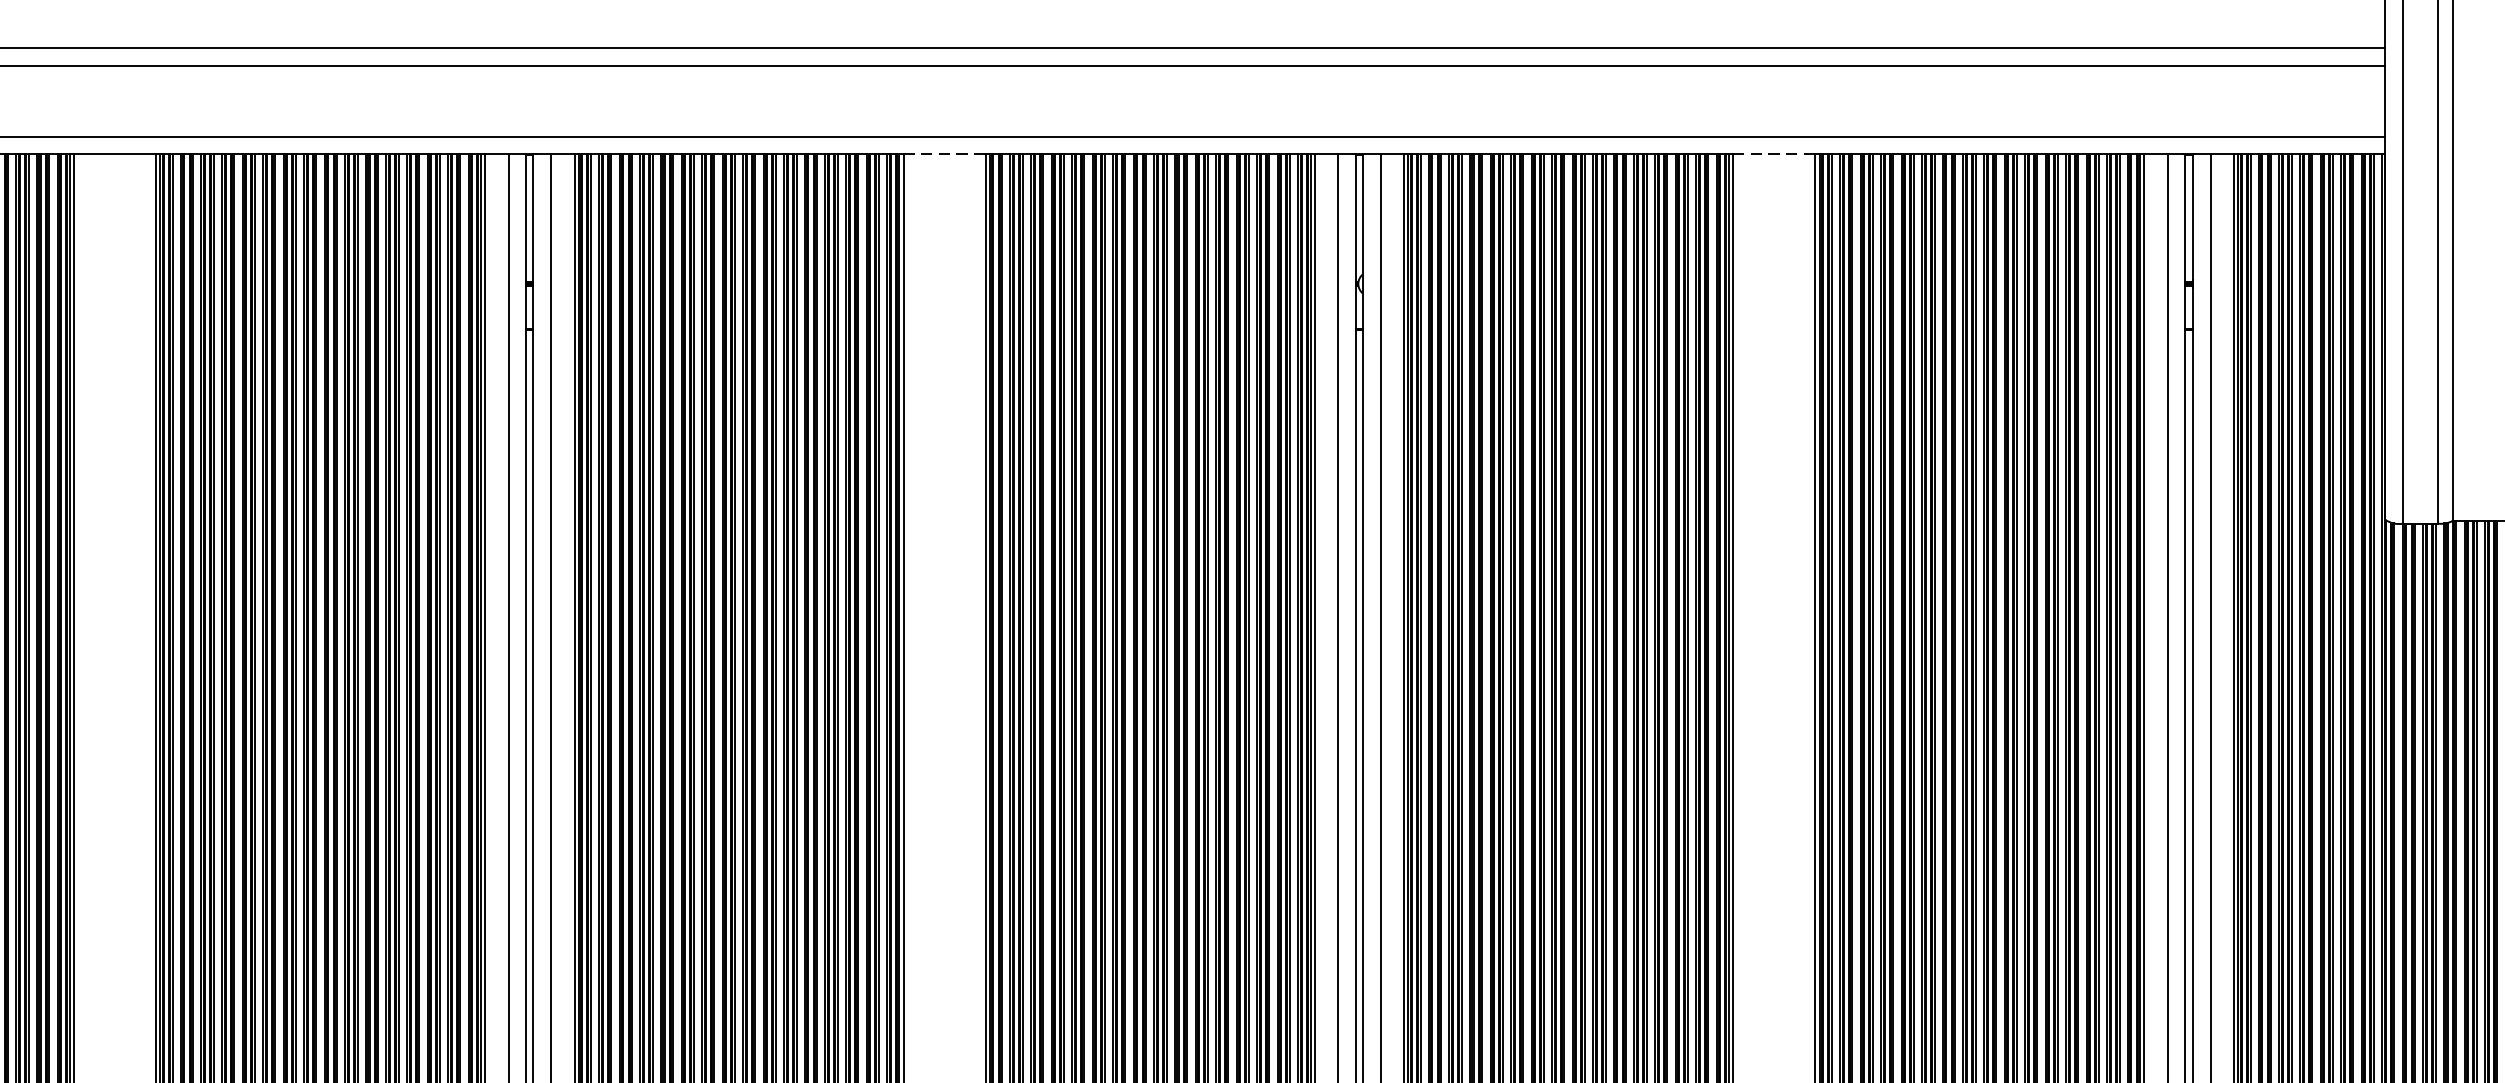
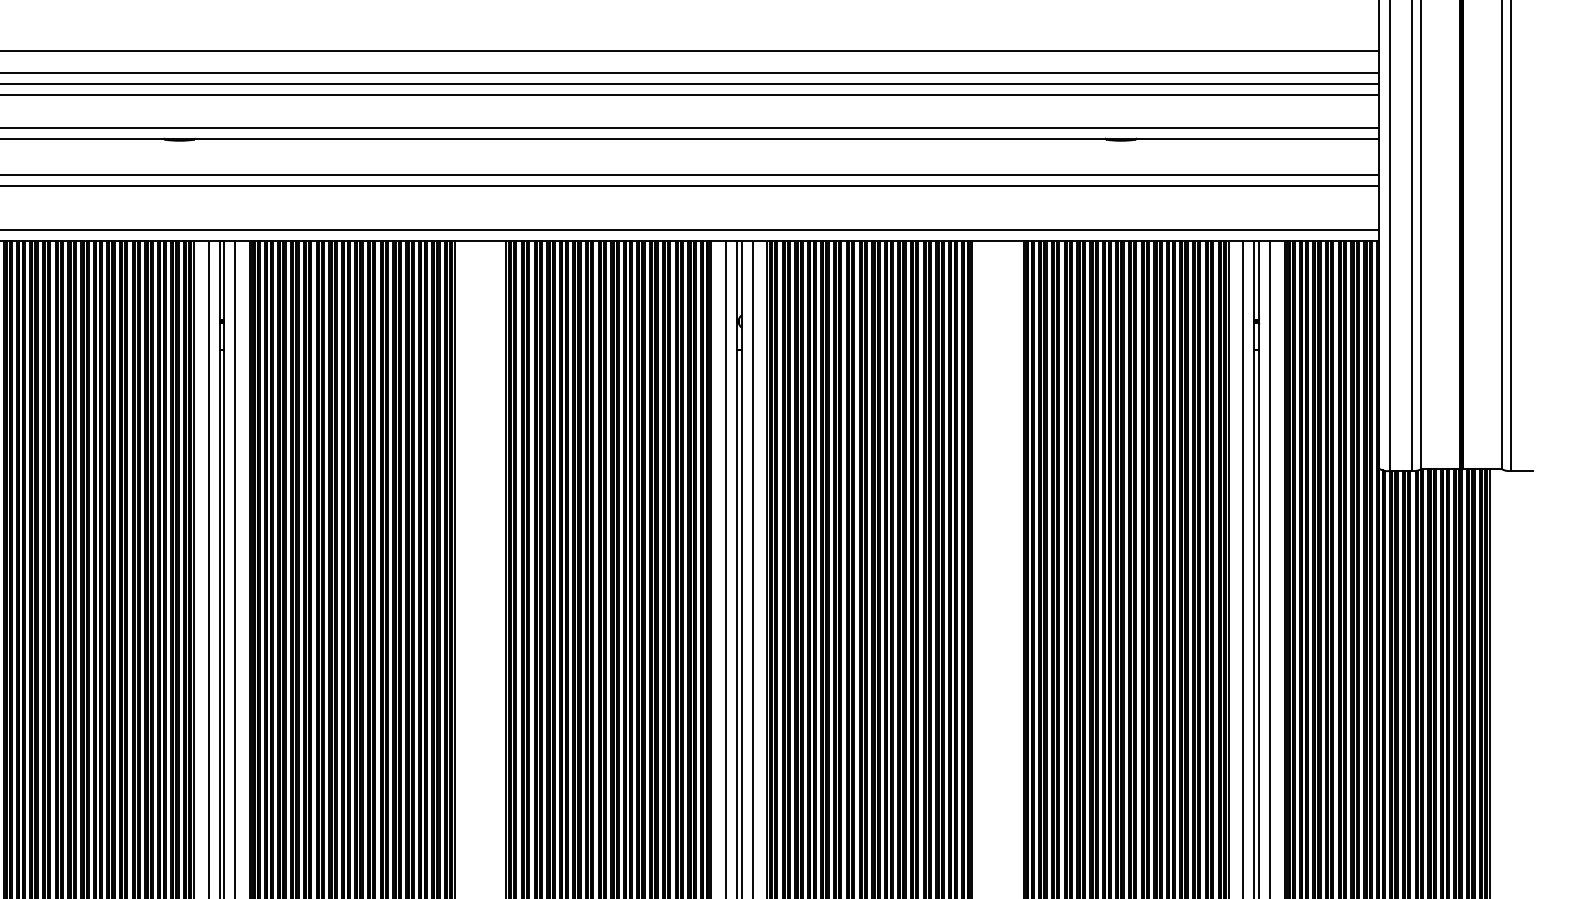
line: (944, 154) -> (480, 240), dashed -> solid
line: (1773, 154) -> (997, 240), dashed -> solid

